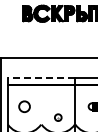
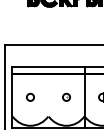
line: (41, 77) -> (48, 66), dashed -> solid
circle: (24, 106) -> (30, 97), size x0.62
part: (58, 117) -> (66, 97), moved

